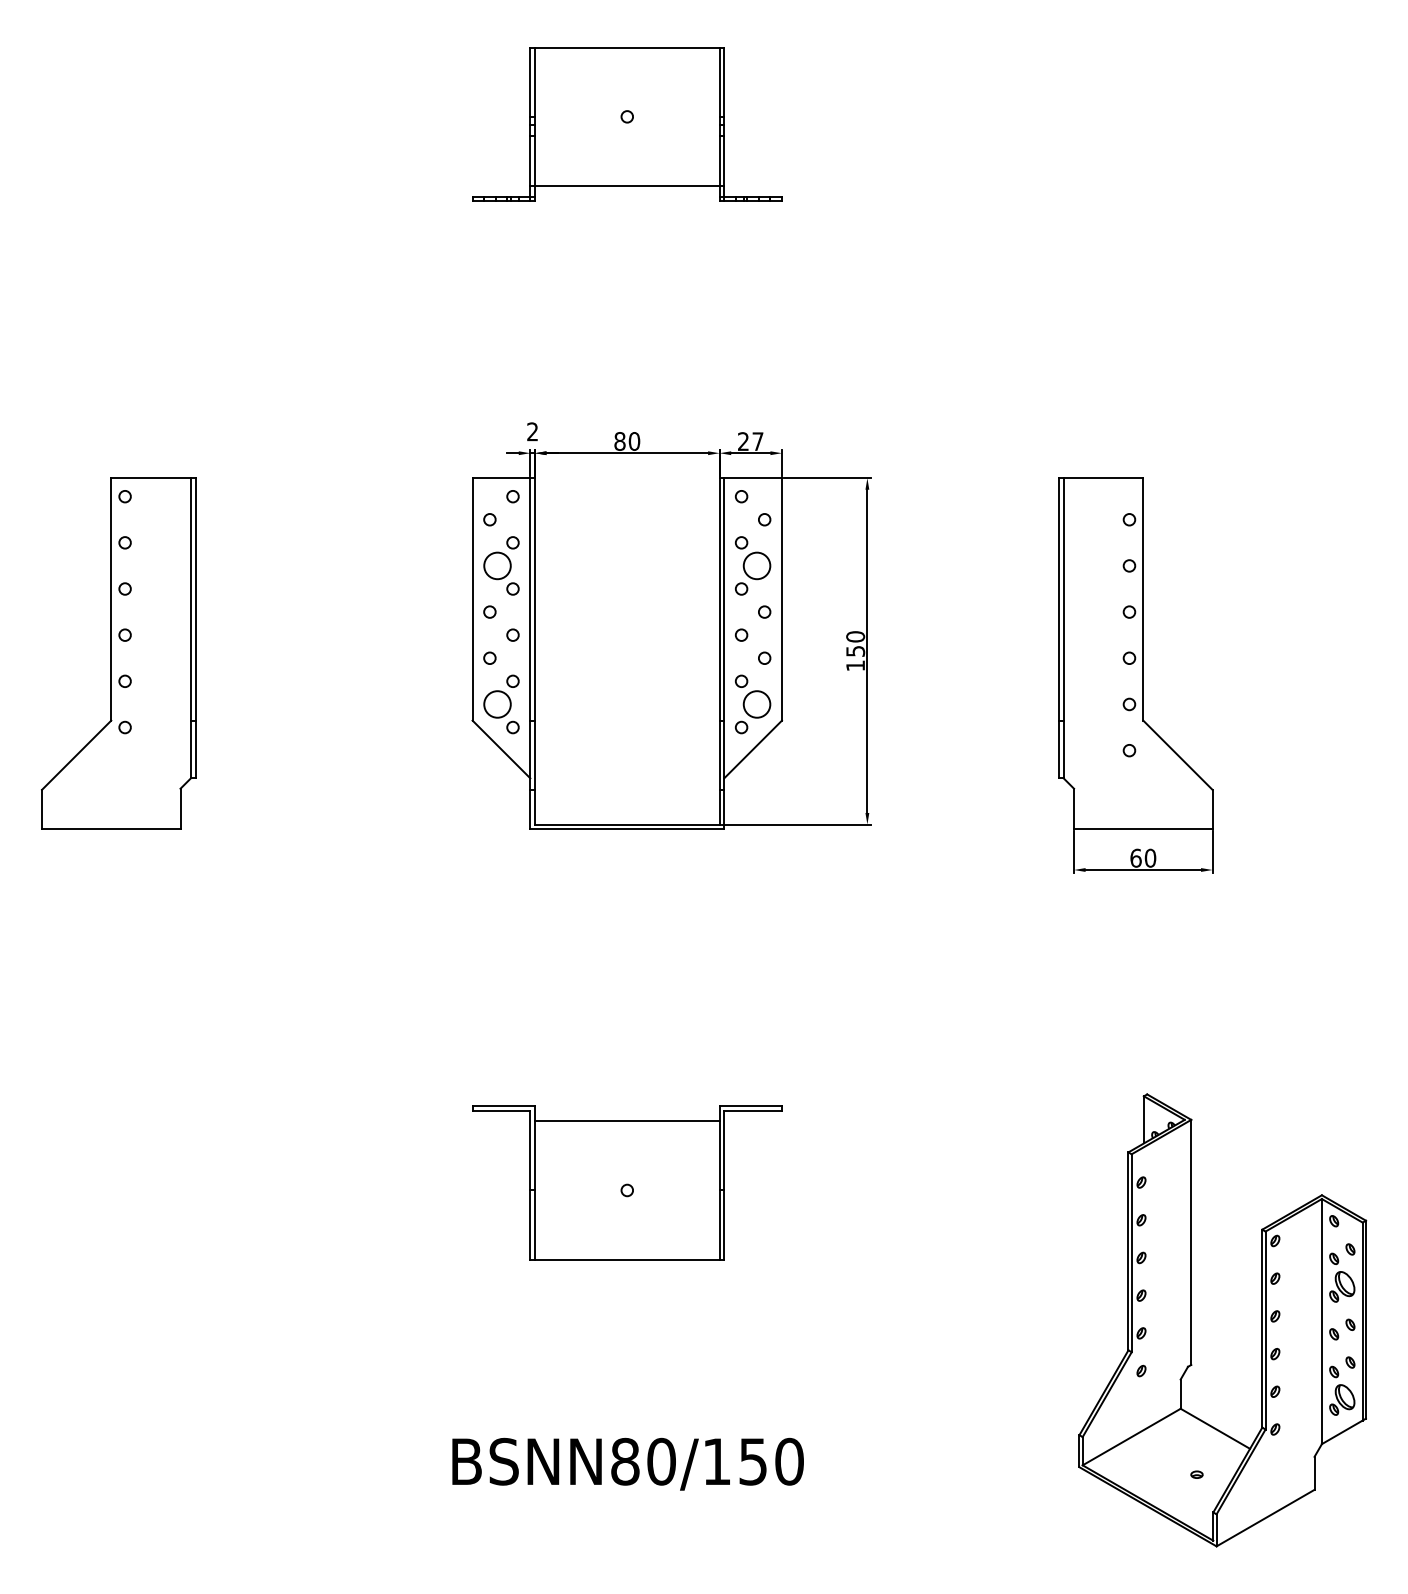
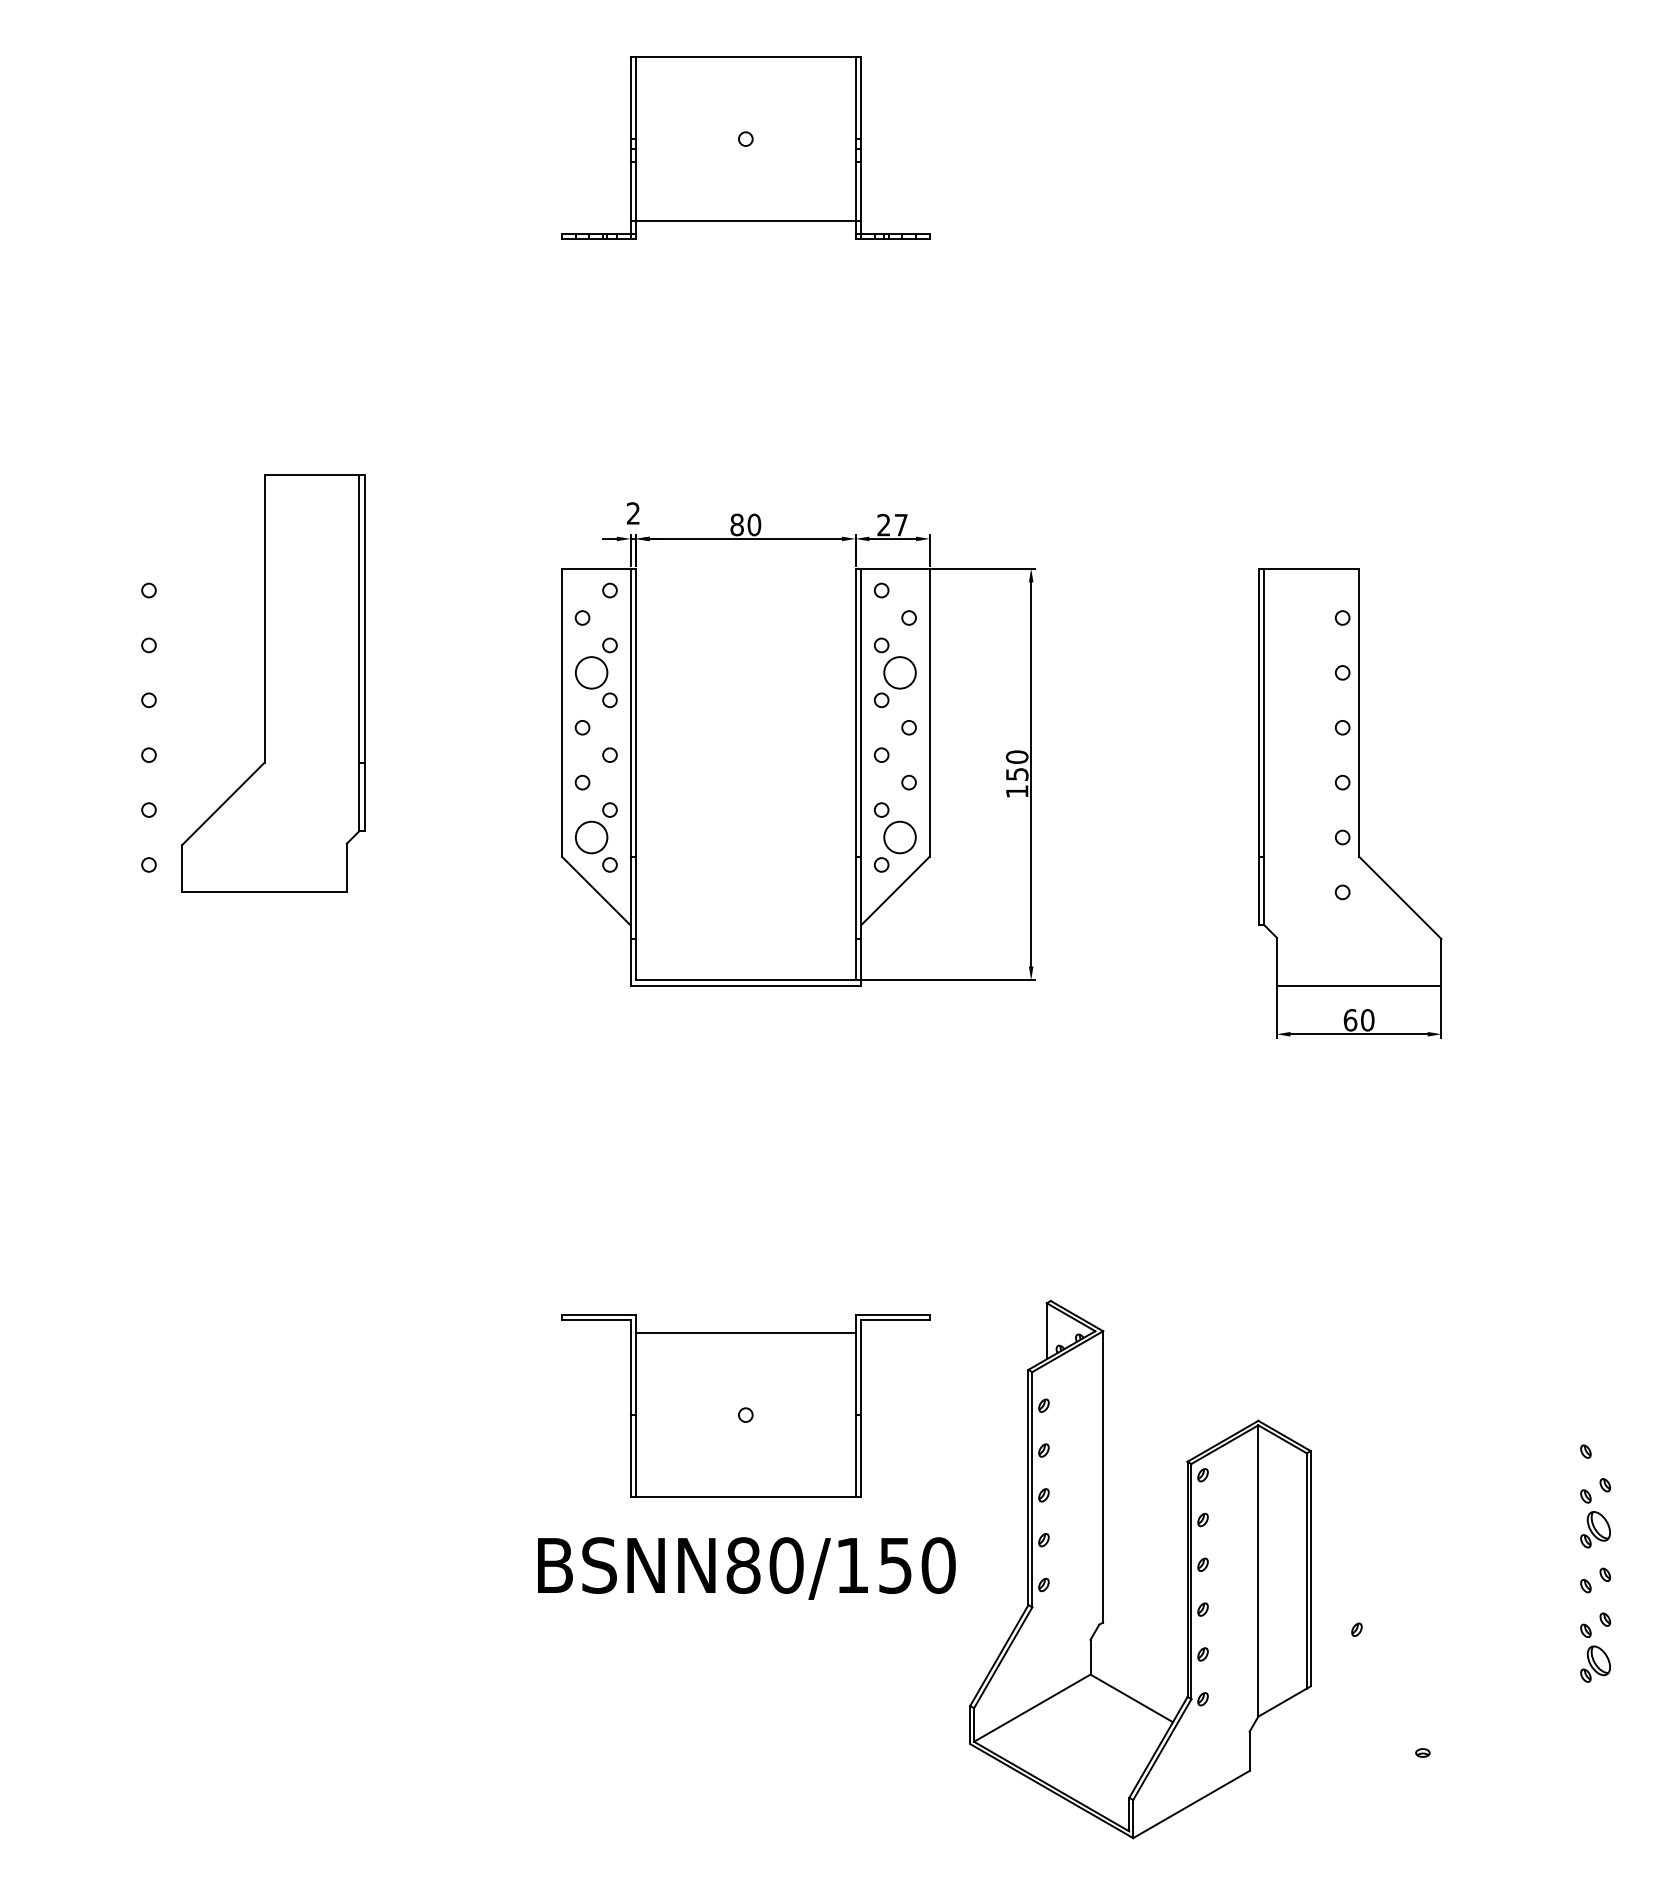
part: (118, 653) -> (273, 683), moved
part: (1191, 1320) -> (1103, 1569), moved
text: (627, 1464) -> (746, 1568), moved

